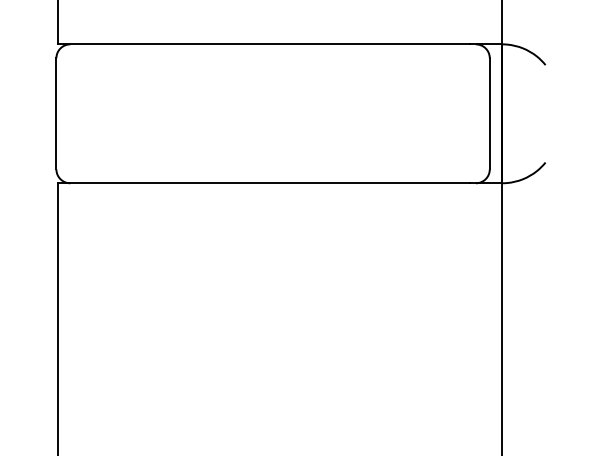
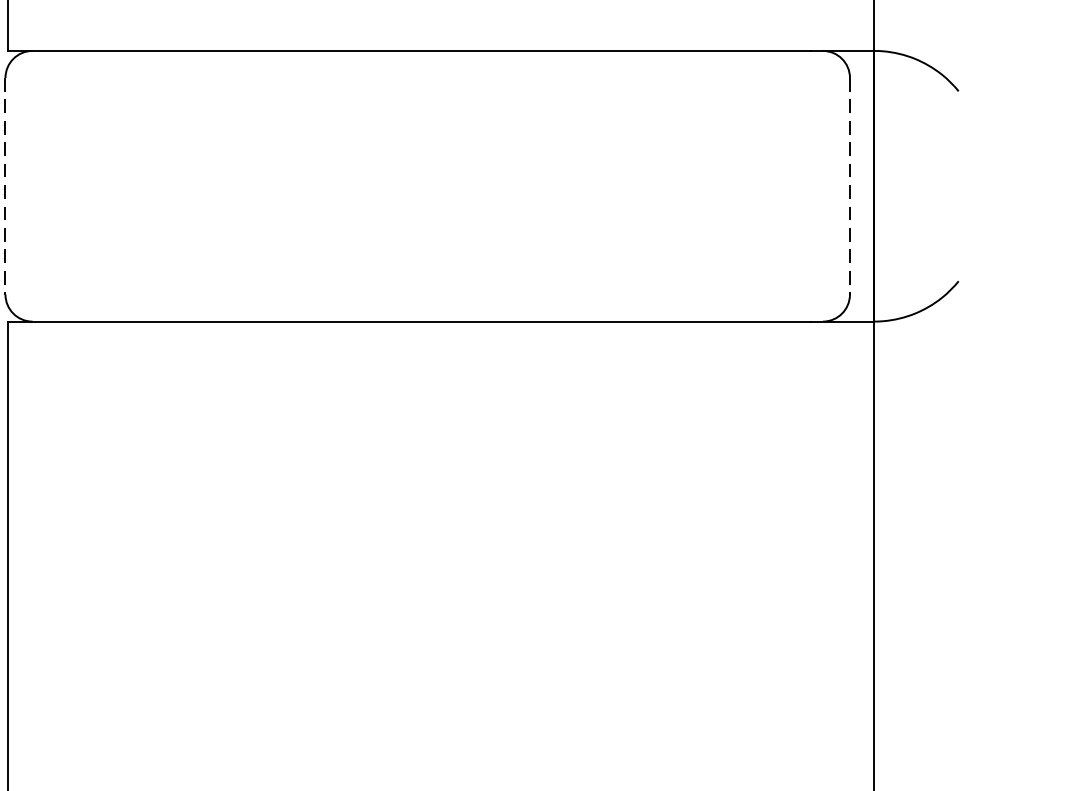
line: (56, 113) -> (5, 185), solid -> dashed
line: (489, 113) -> (849, 185), solid -> dashed

